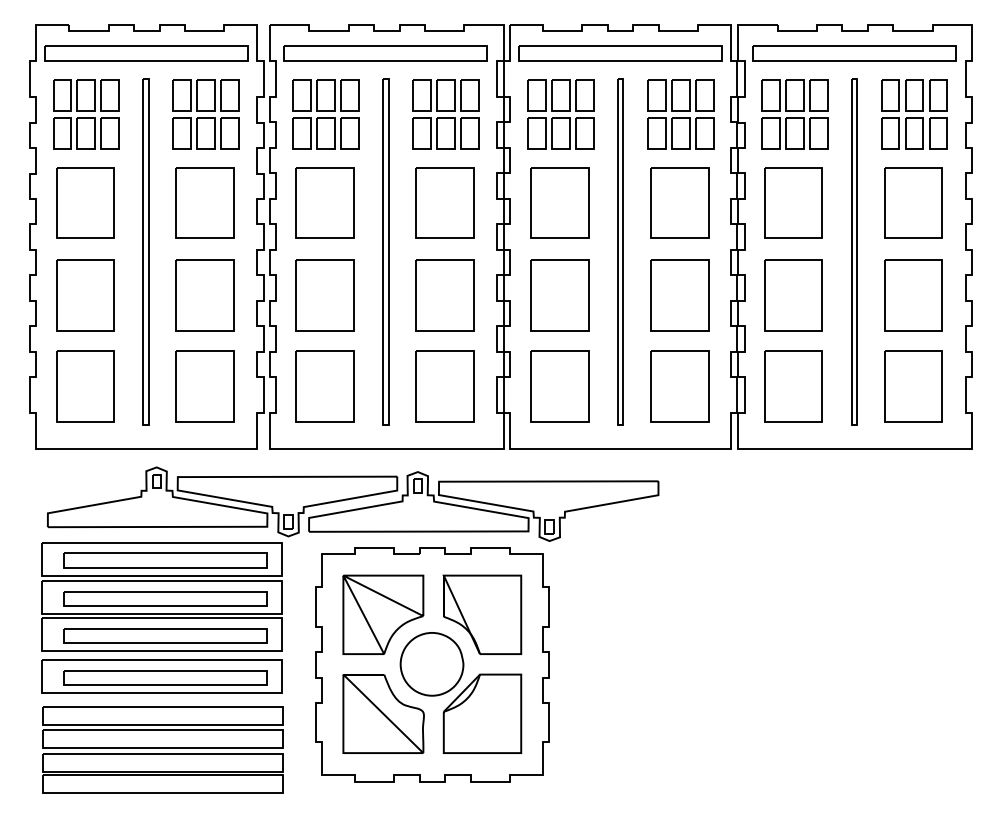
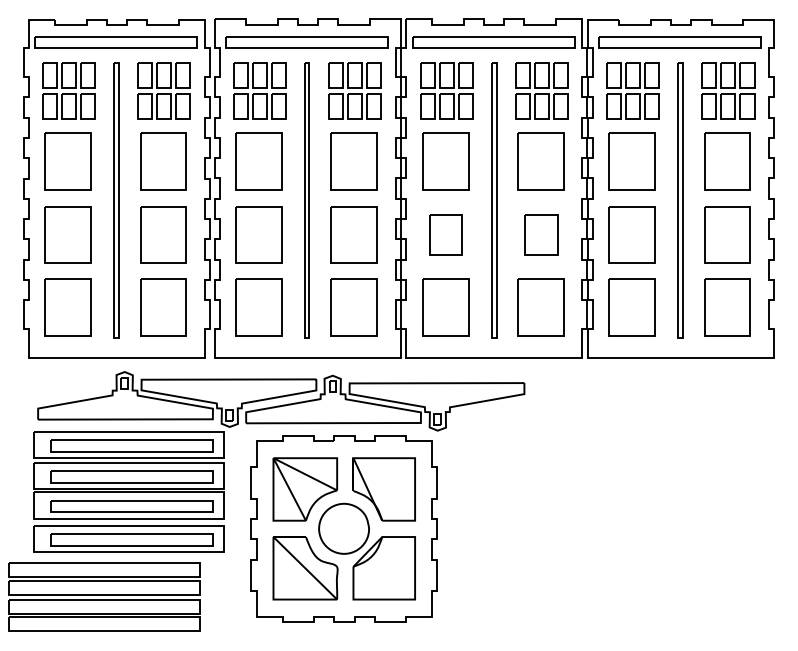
part: (559, 295) -> (445, 235), size x0.7
part: (679, 295) -> (541, 235), size x0.7
part: (162, 749) -> (103, 596), moved

